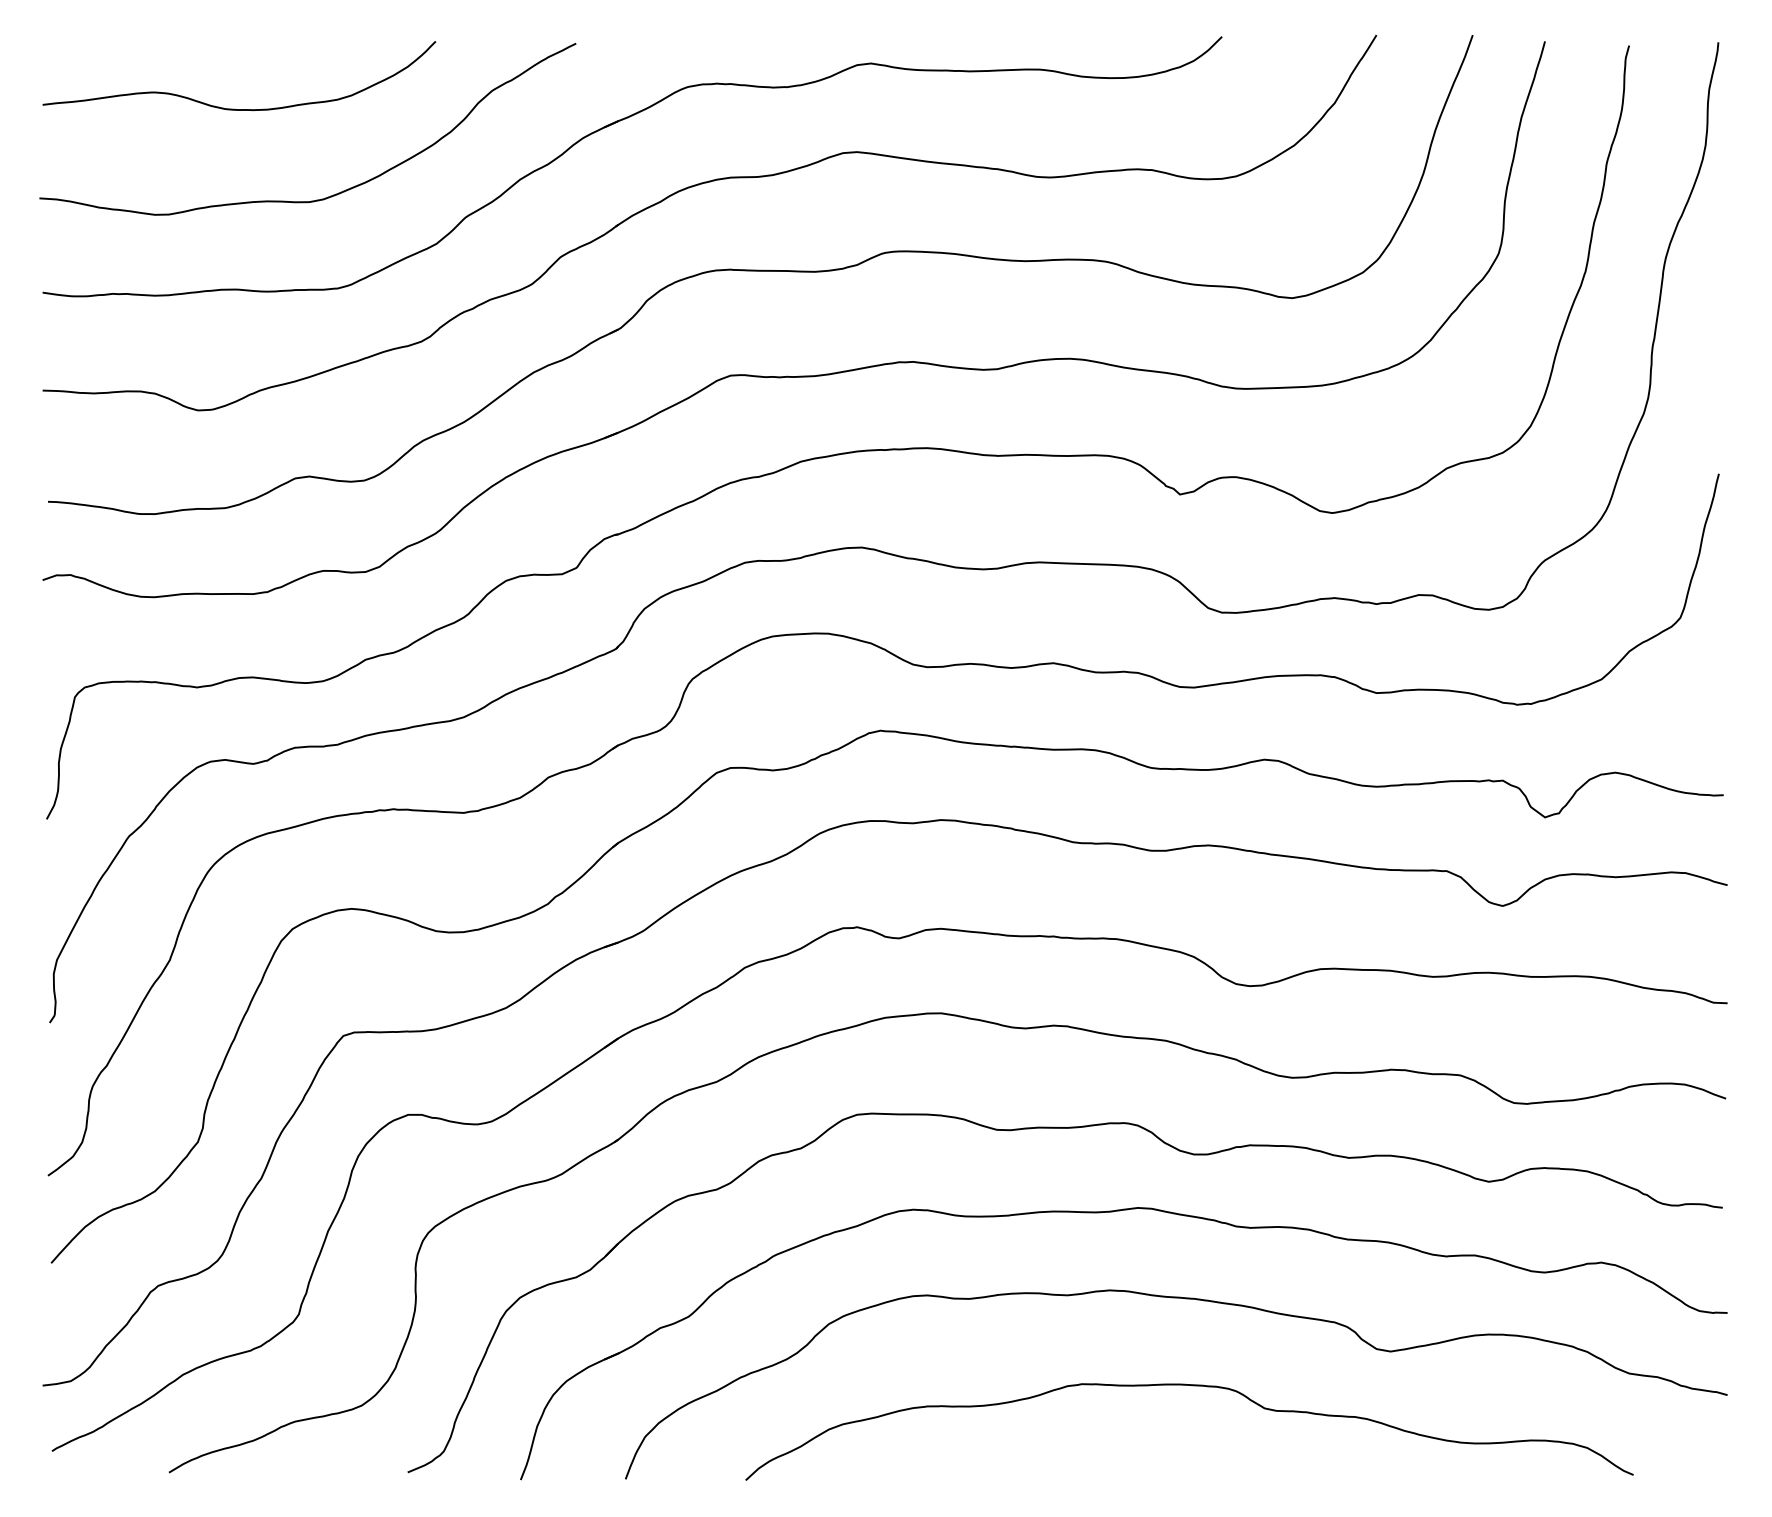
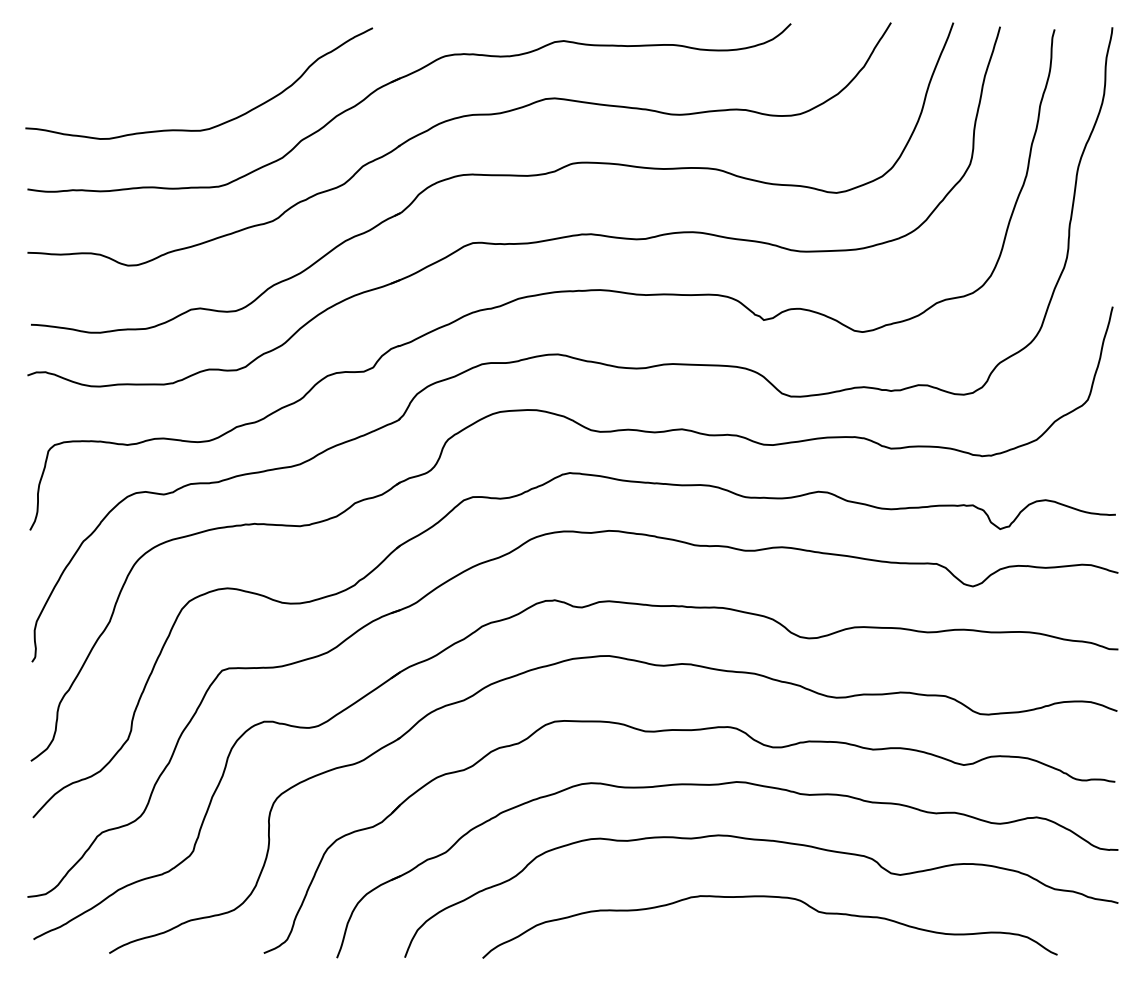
curve: (229, 107) -> (148, 69), removed

